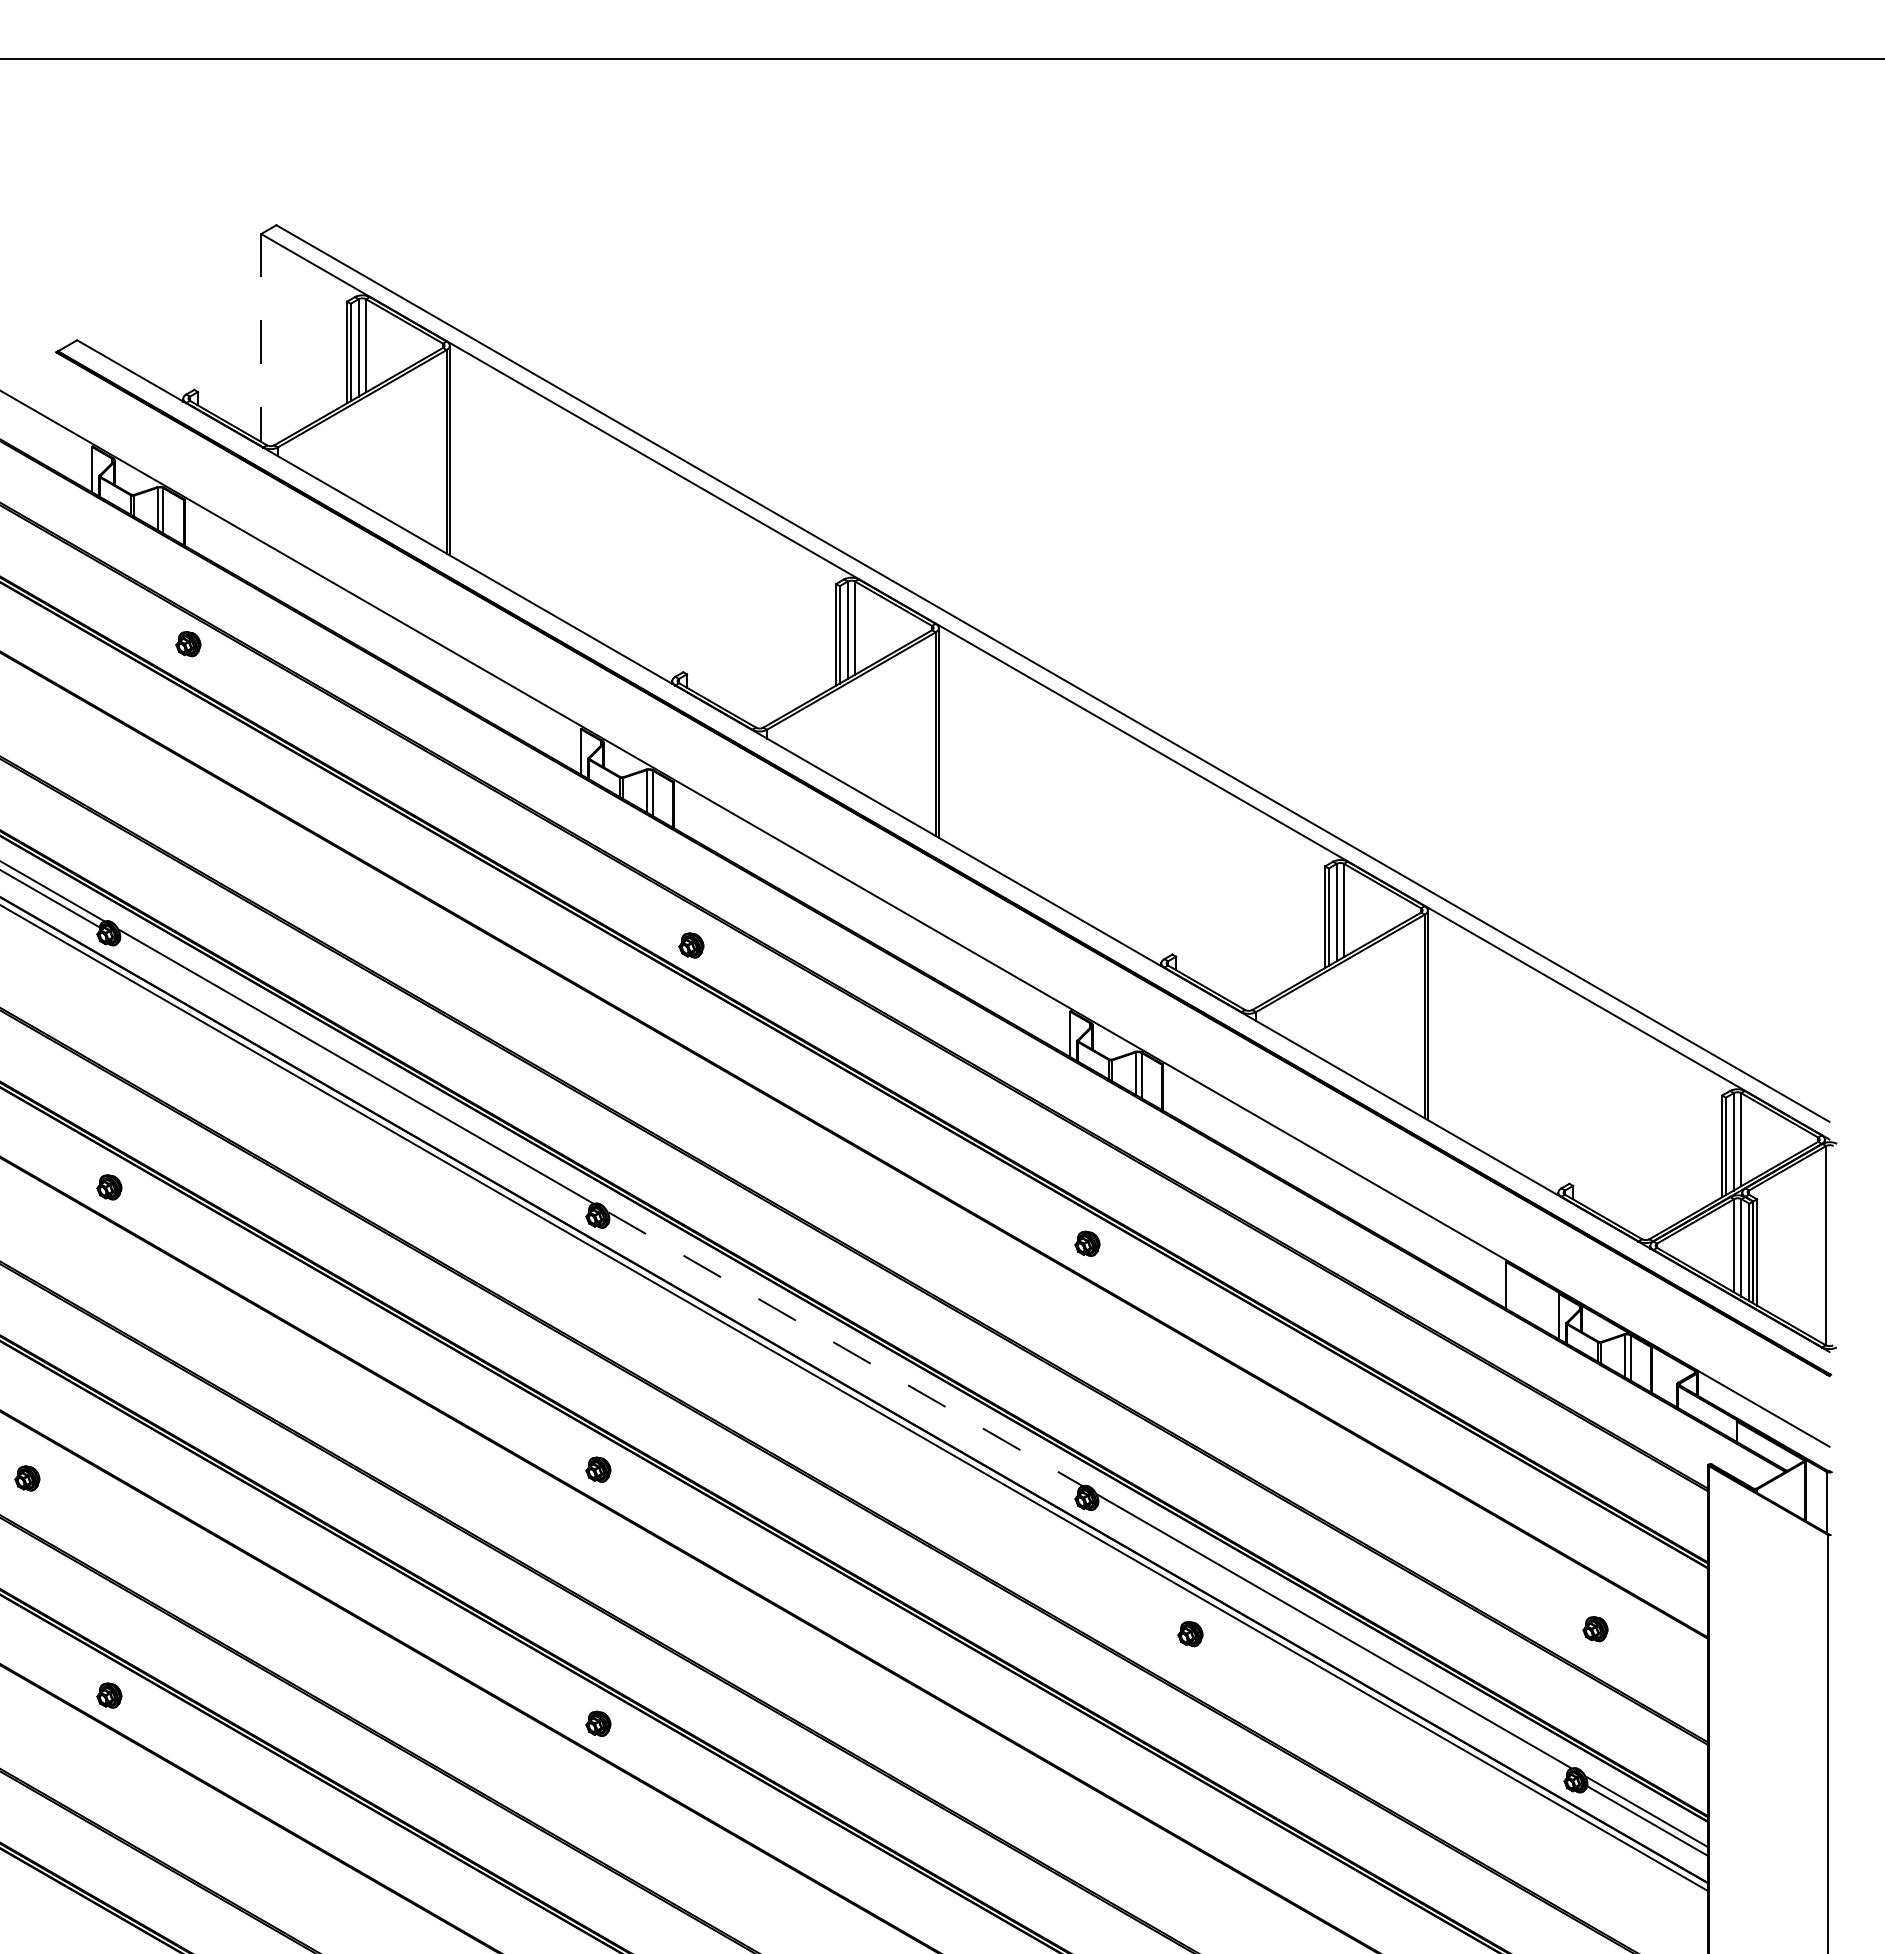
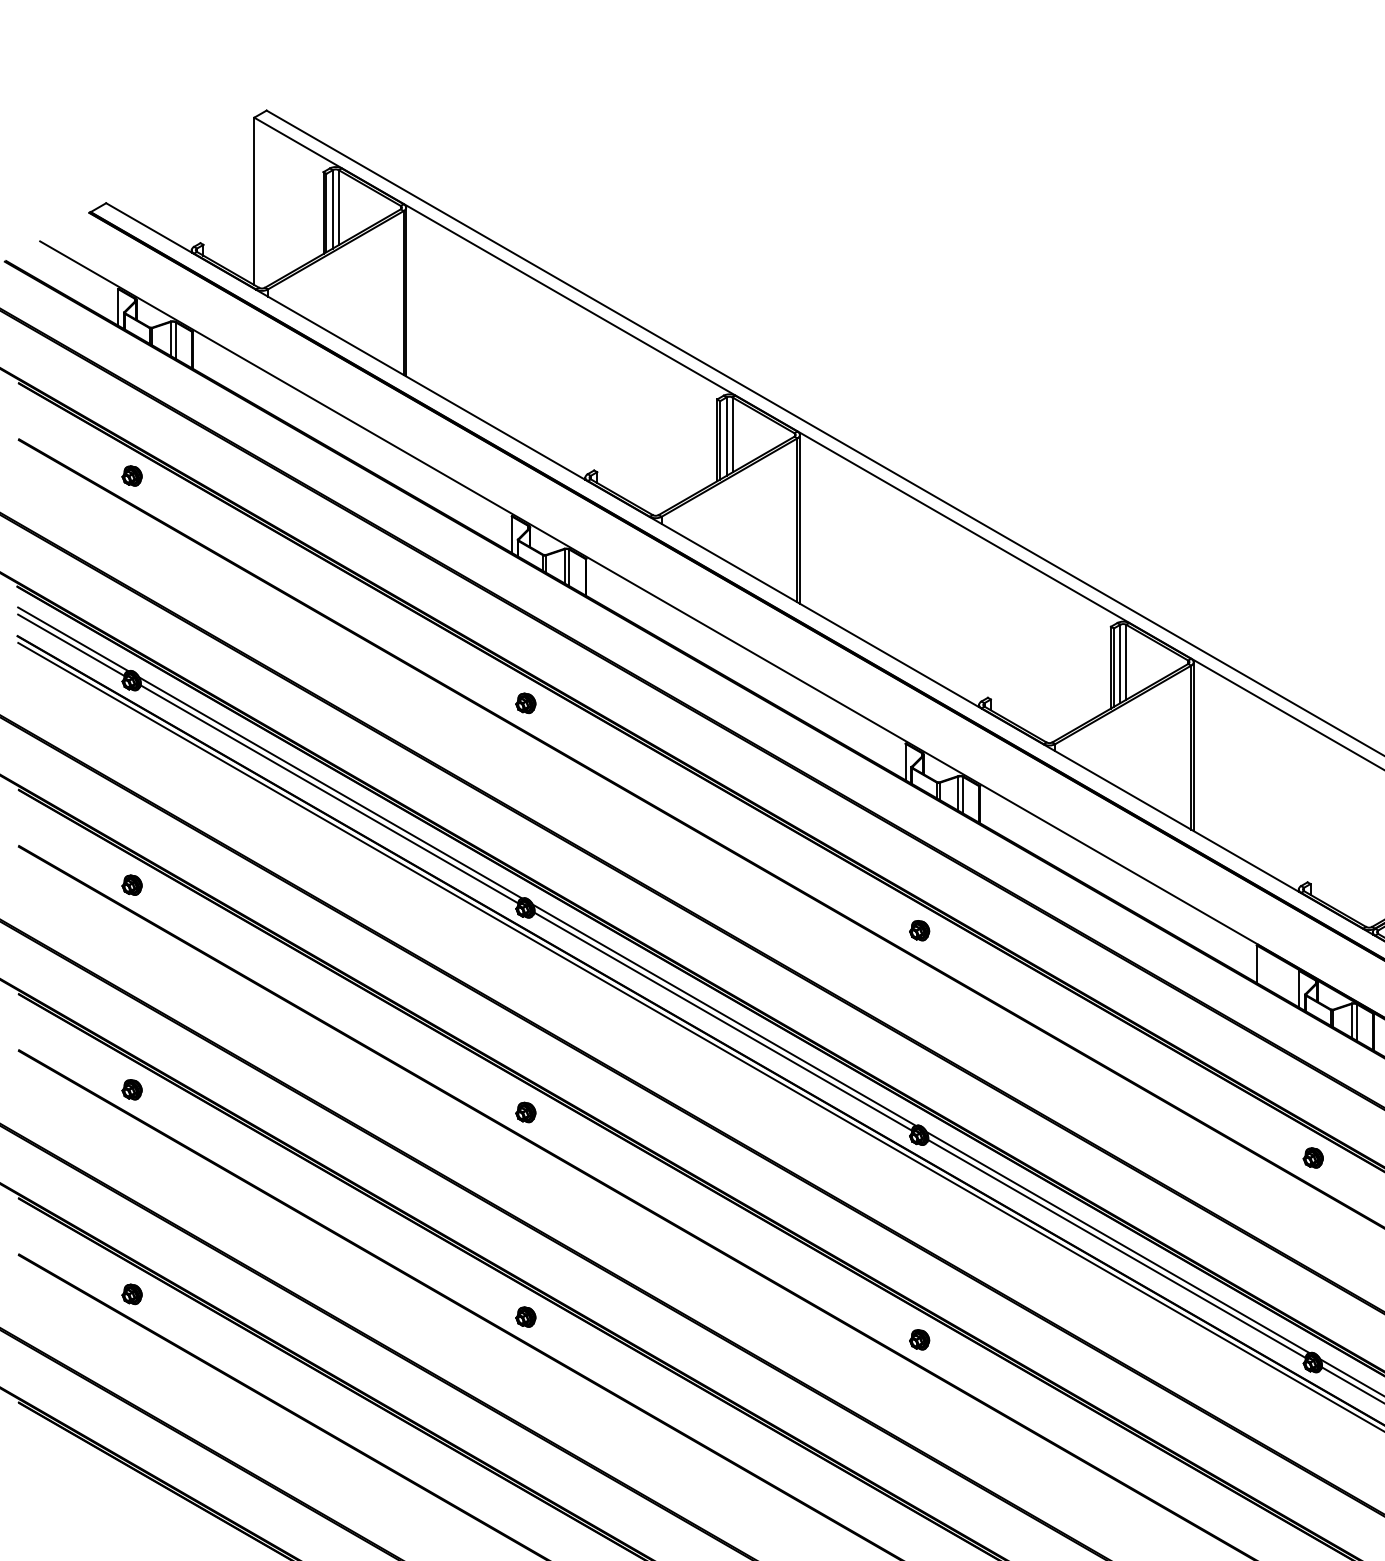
line: (261, 337) -> (254, 200), dashed -> solid
part: (188, 644) -> (132, 476), moved
part: (691, 945) -> (525, 703), moved
line: (354, 1074) -> (329, 794), added
line: (845, 1349) -> (724, 1015), dashed -> solid
line: (843, 1356) -> (723, 1021), added
part: (27, 1478) -> (132, 1089), moved
part: (1595, 1629) -> (1313, 1158), moved
part: (1190, 1634) -> (919, 1340), moved
line: (1332, 1638) -> (1116, 1248), added

